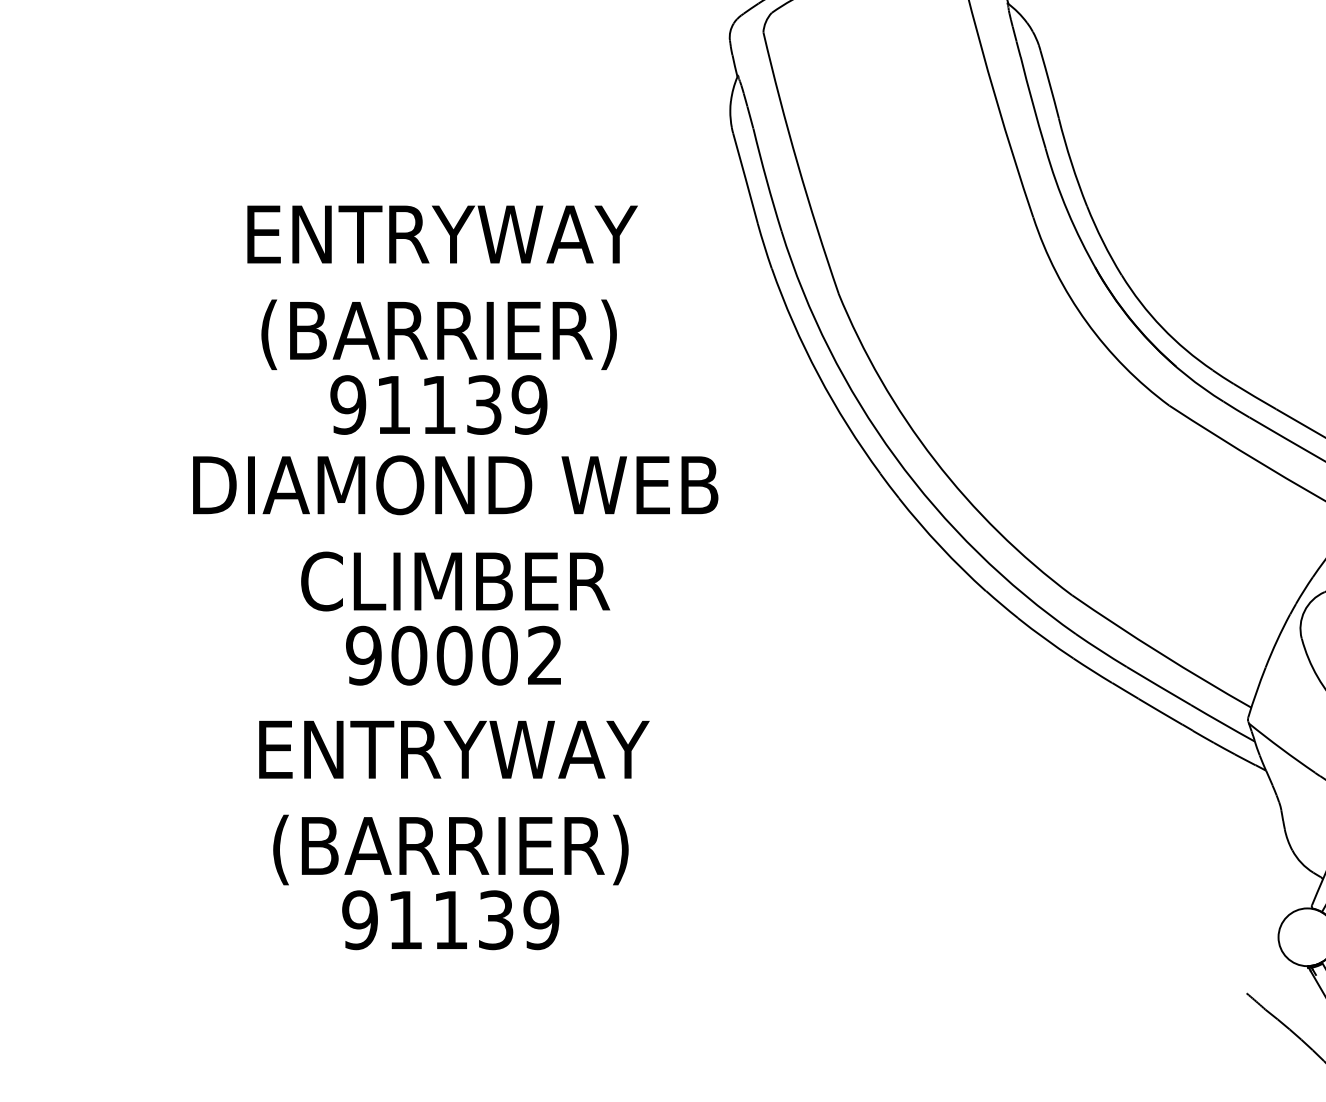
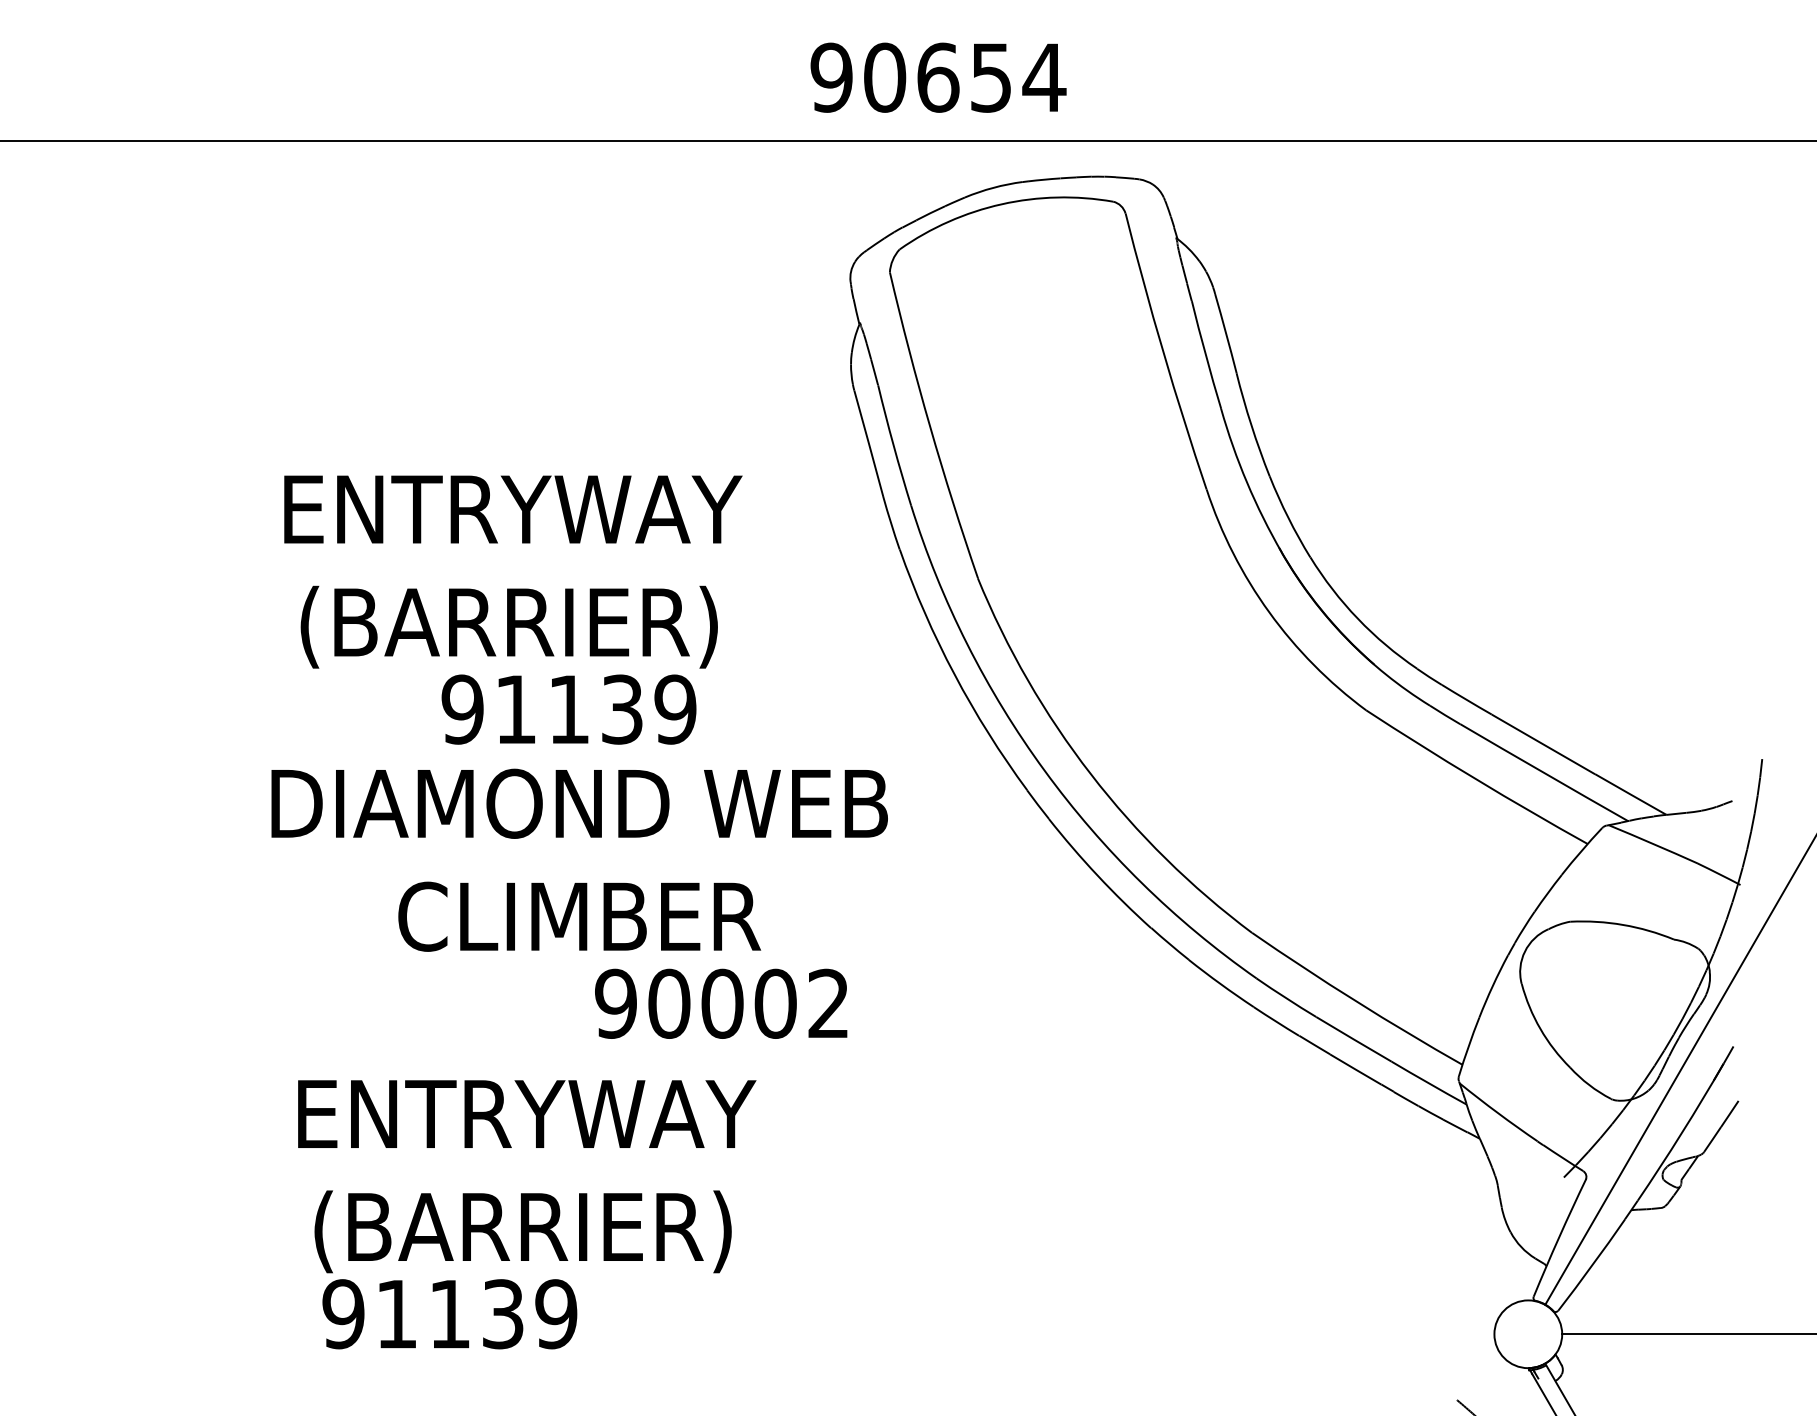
text: (438, 404) -> (568, 709), moved
text: (455, 532) -> (579, 859), moved
text: (453, 655) -> (721, 1003), moved
text: (450, 920) -> (449, 1314), moved

